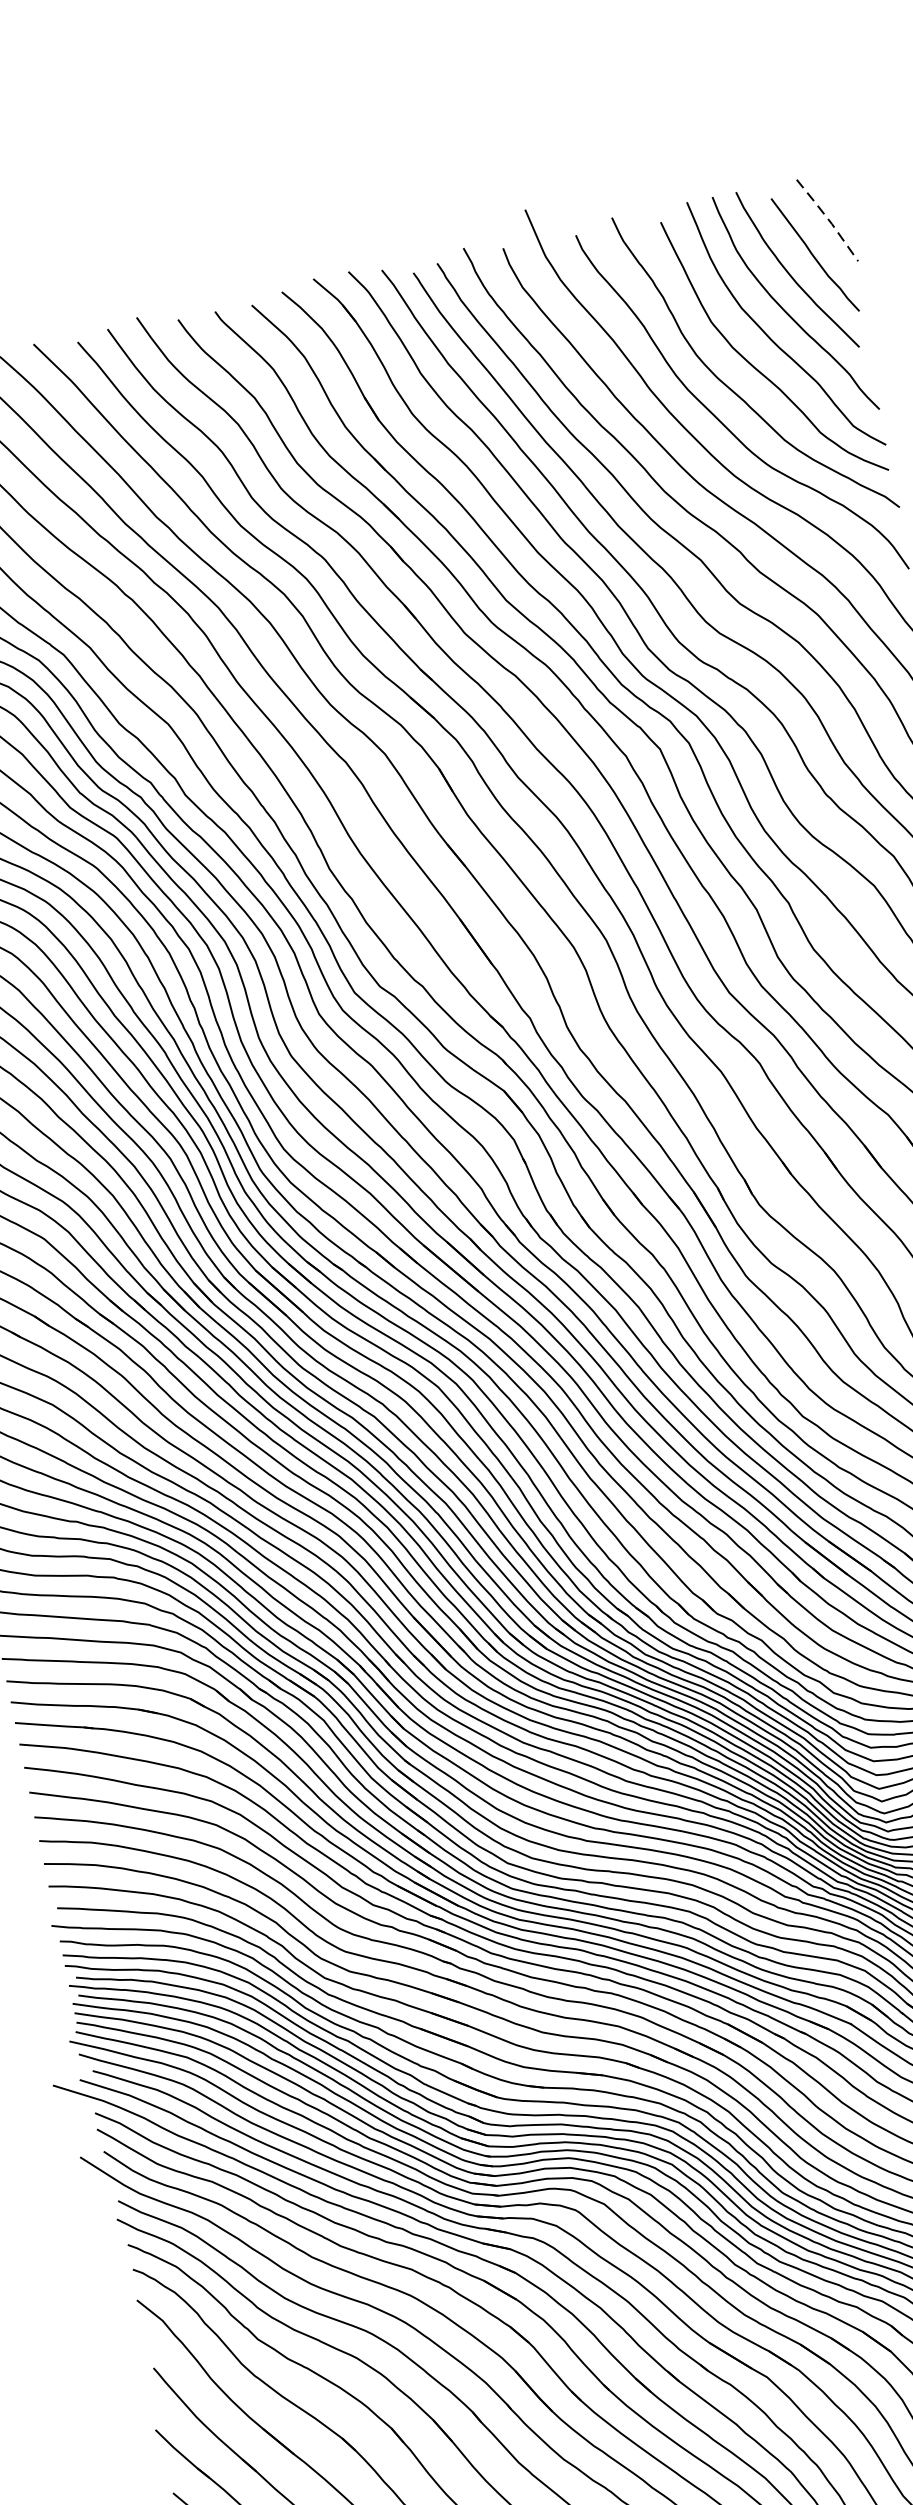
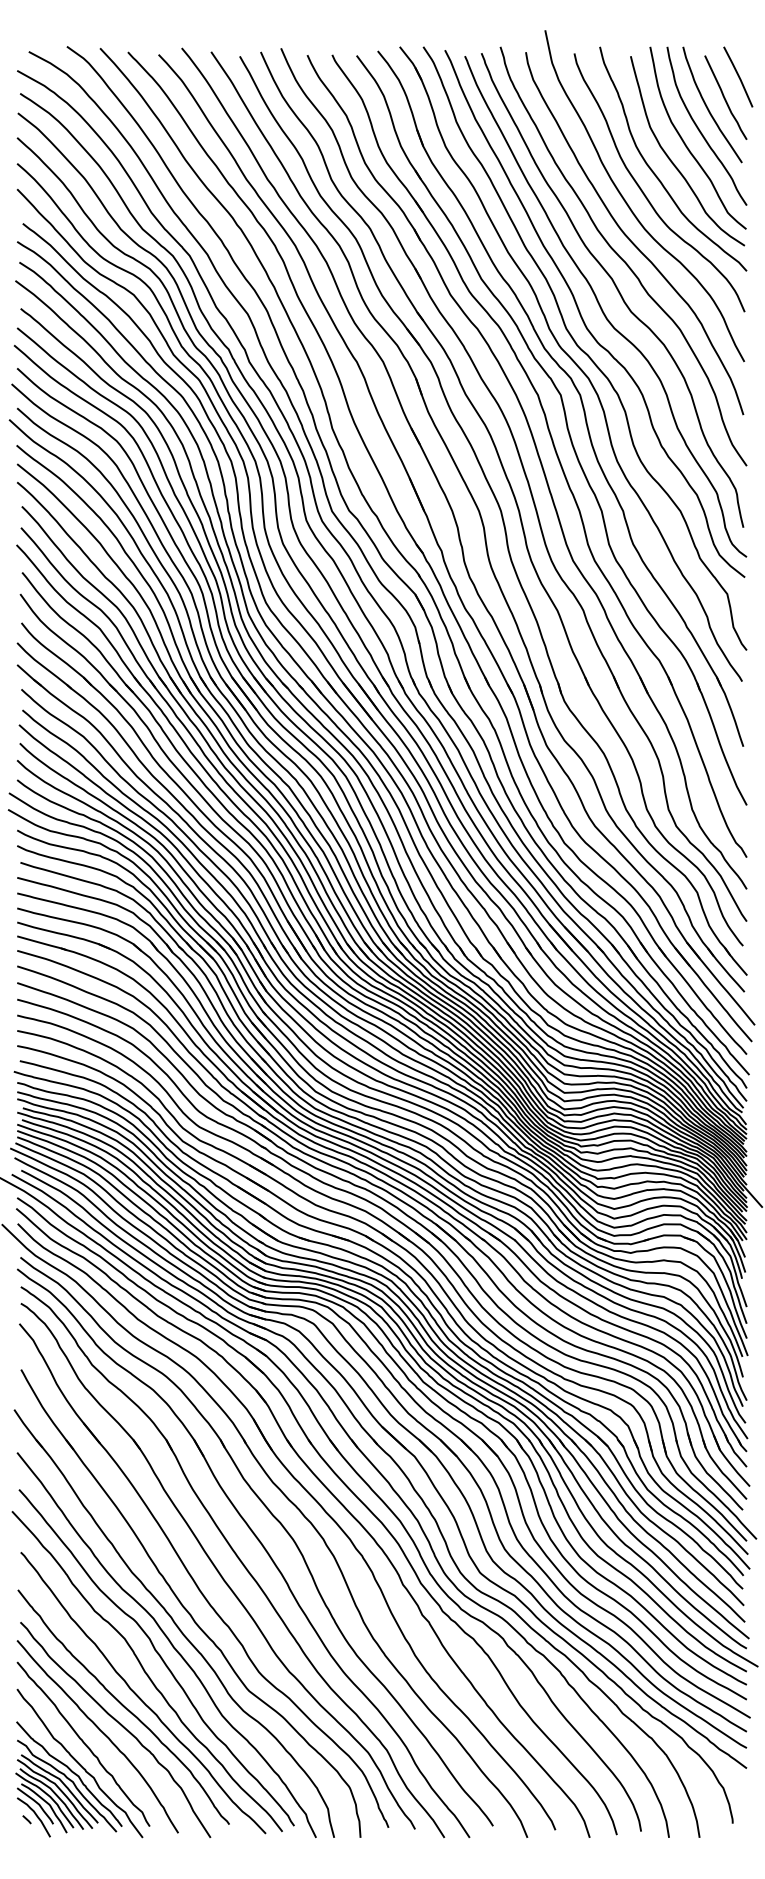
line: (827, 219) -> (738, 76), dashed -> solid

